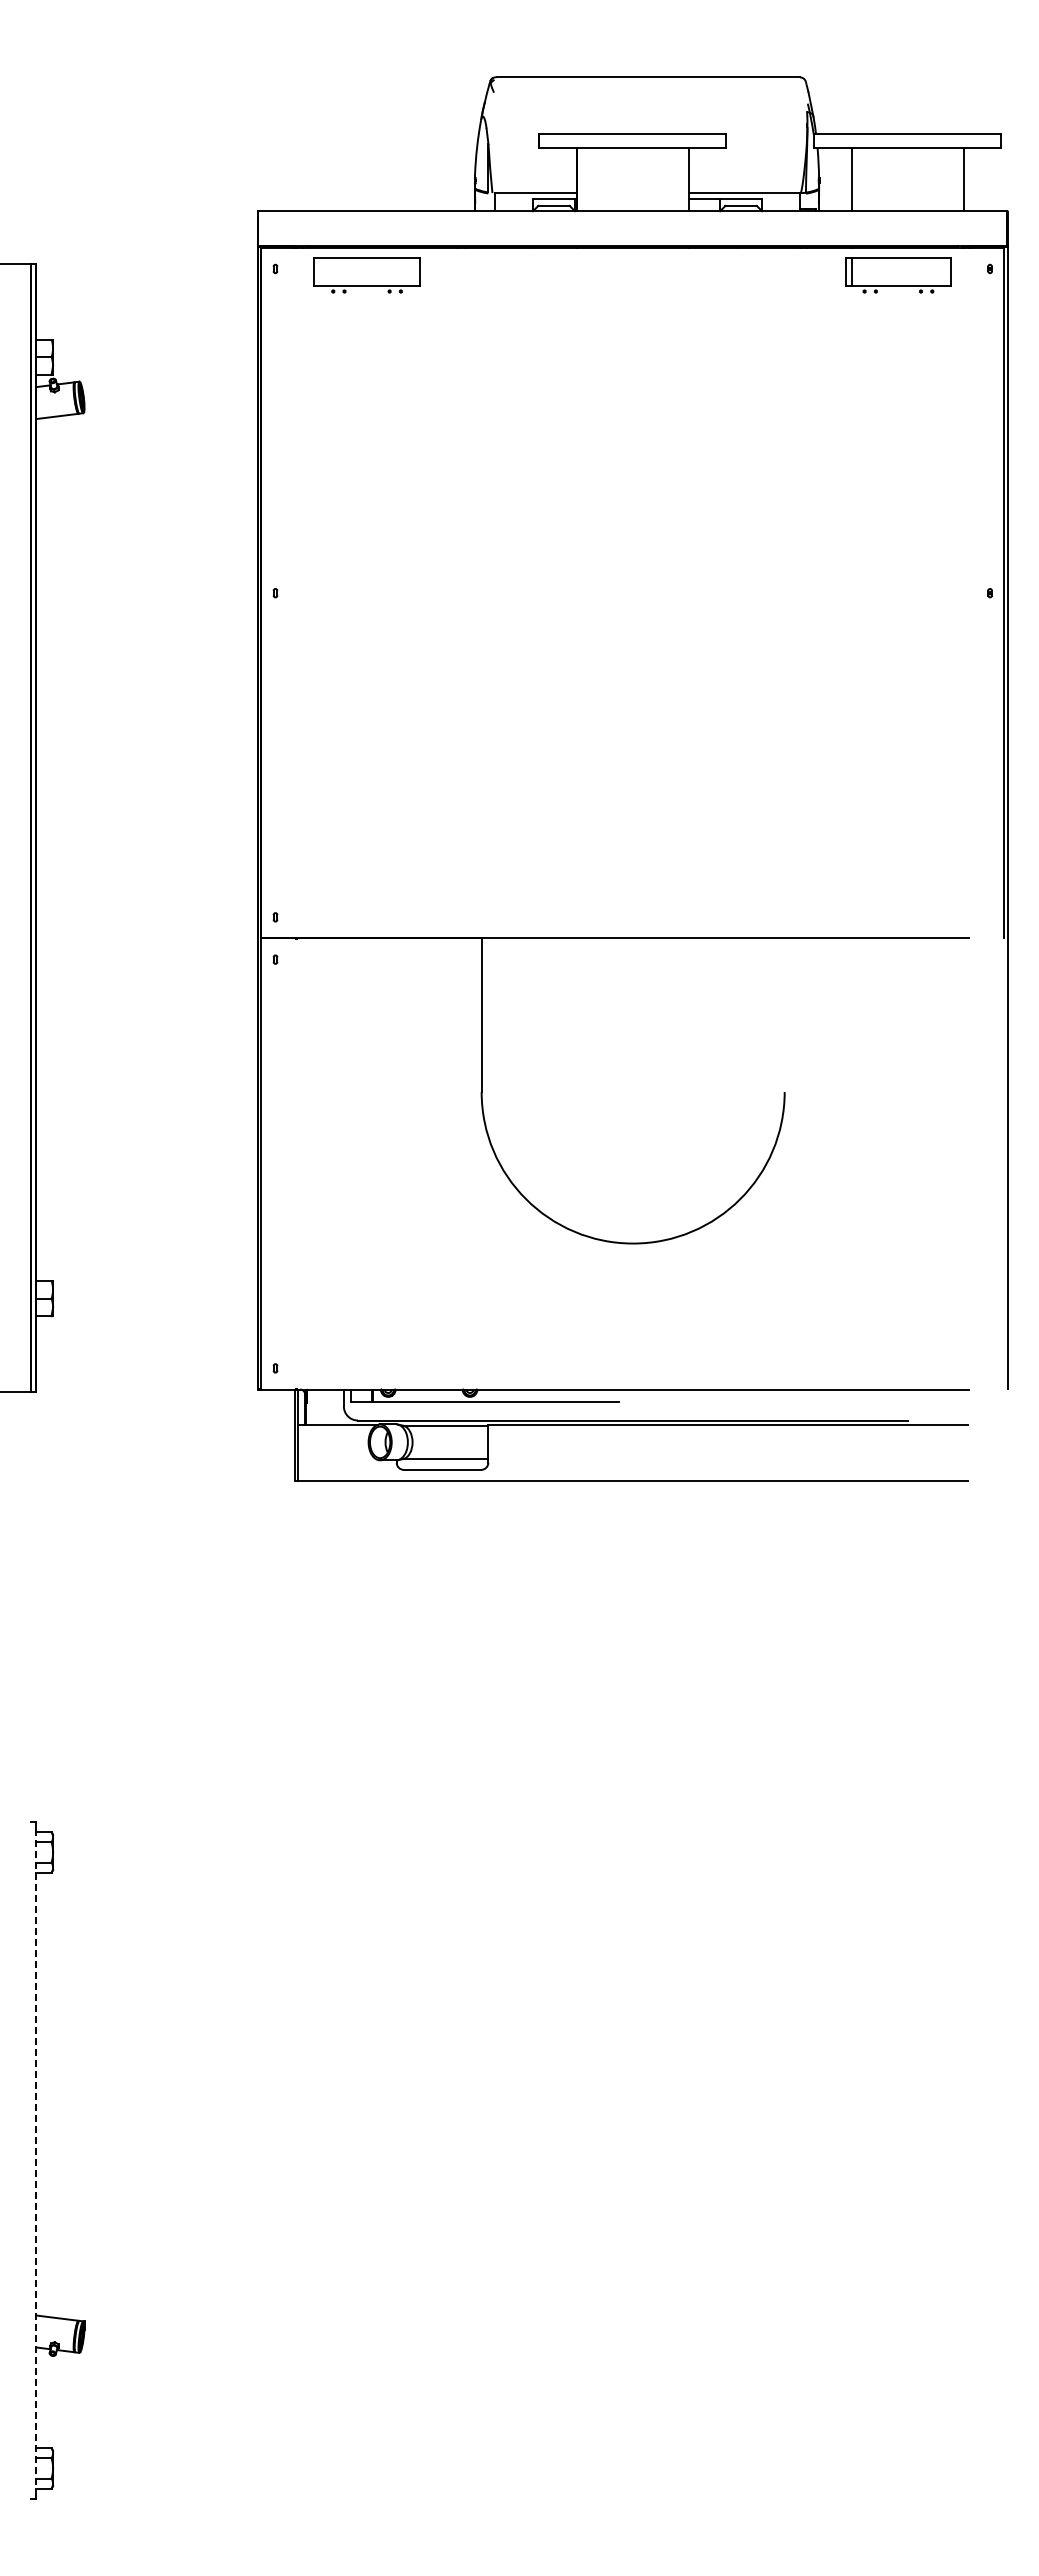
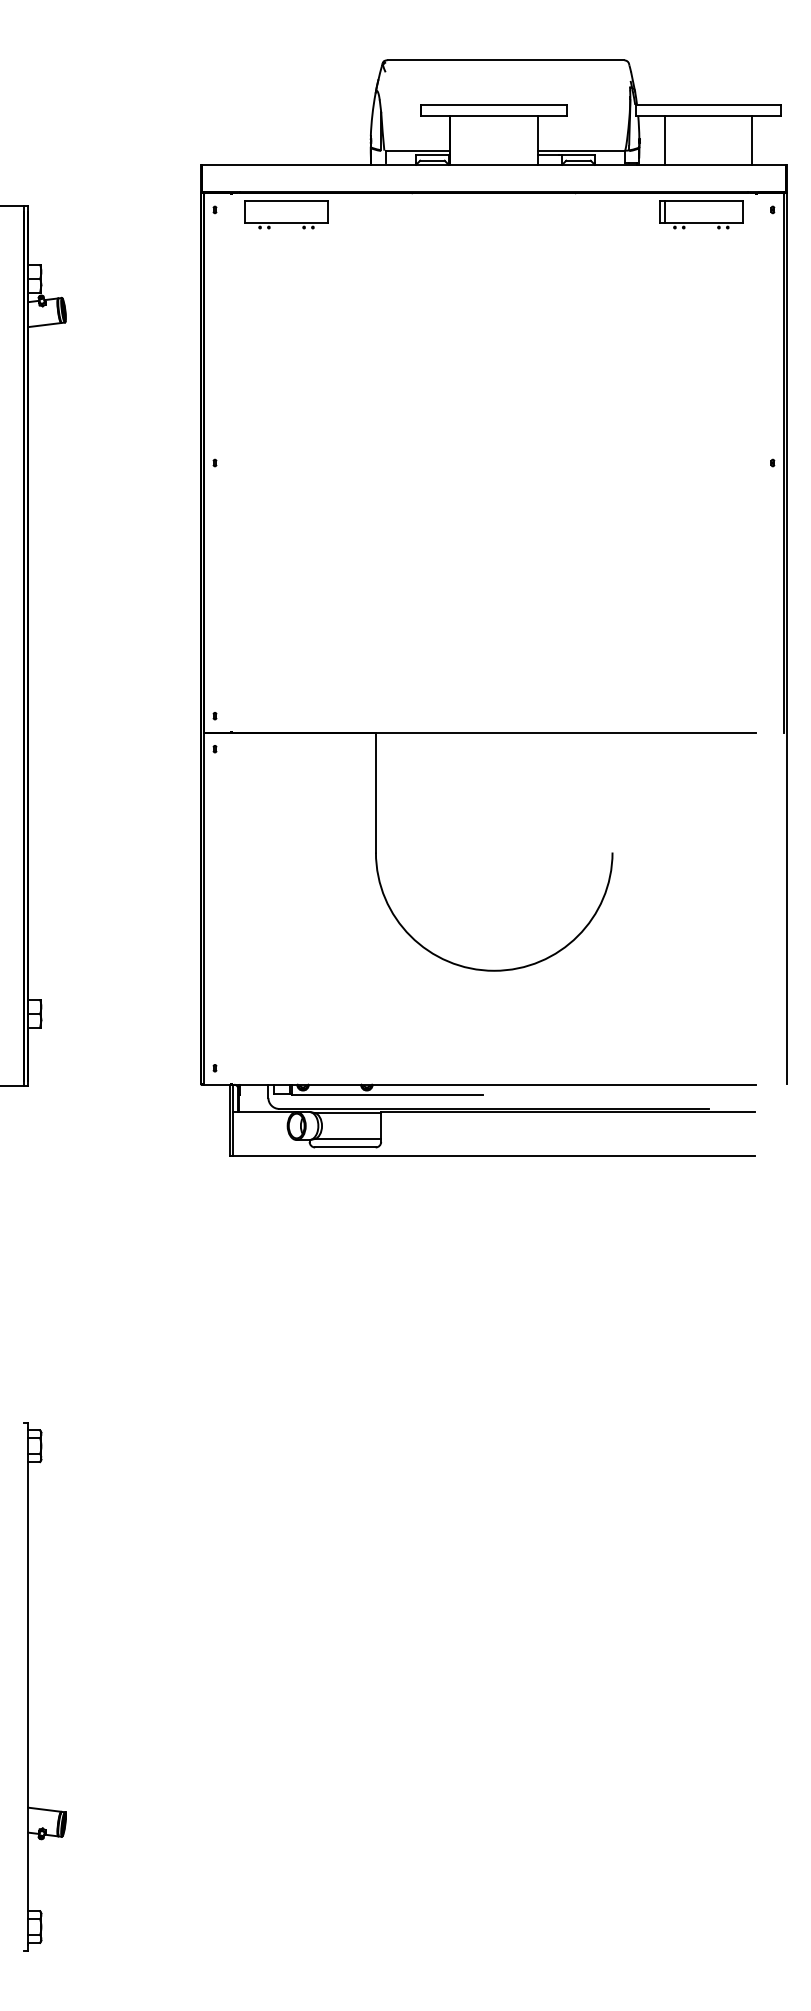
line: (36, 2160) -> (28, 1686), dashed -> solid

